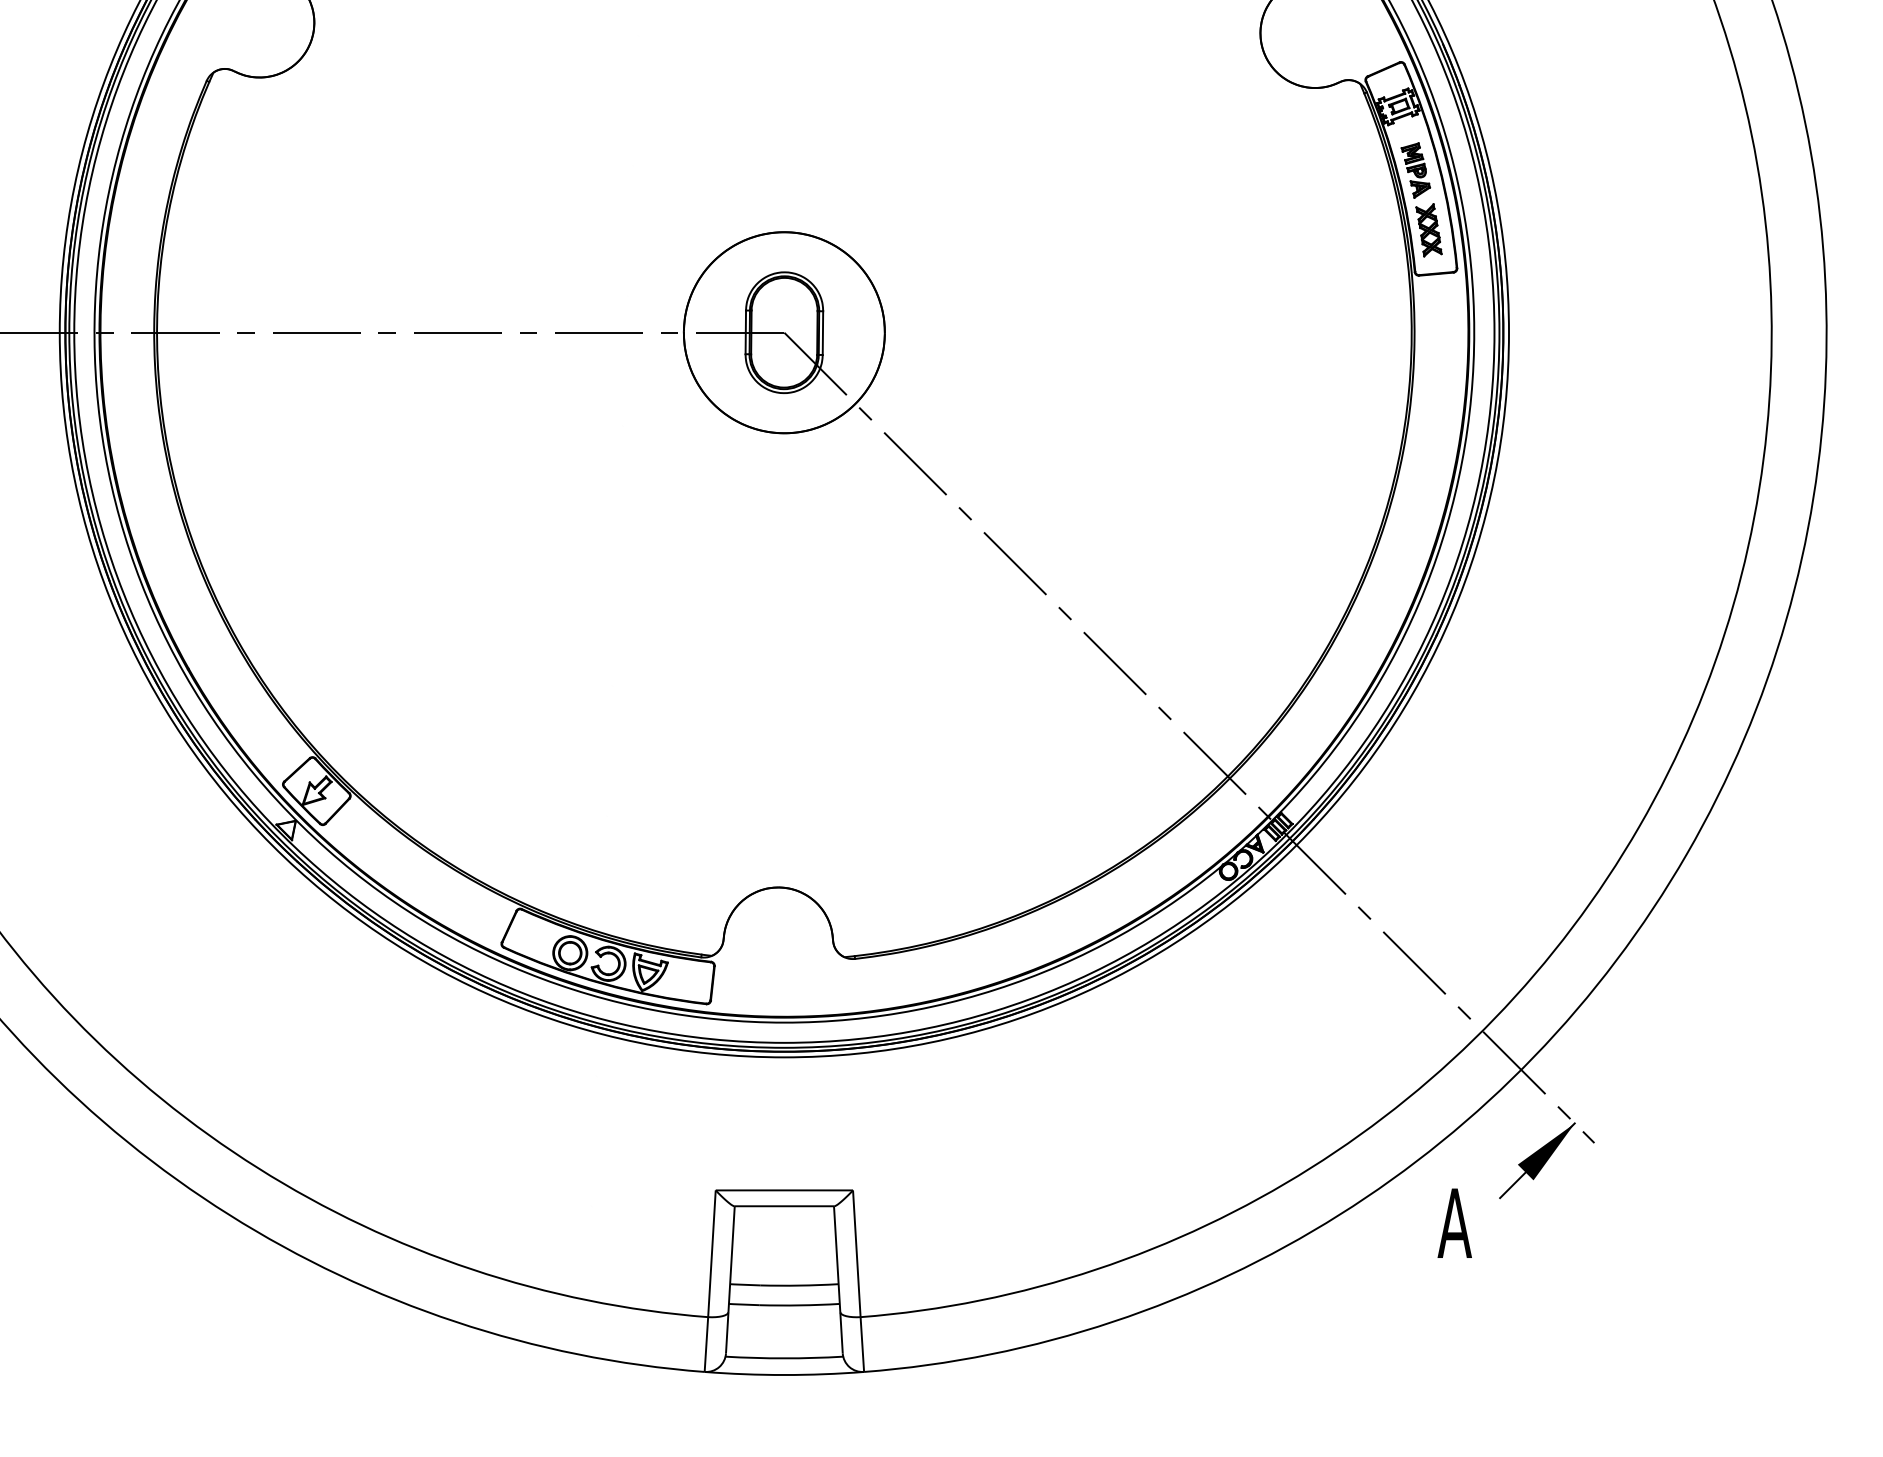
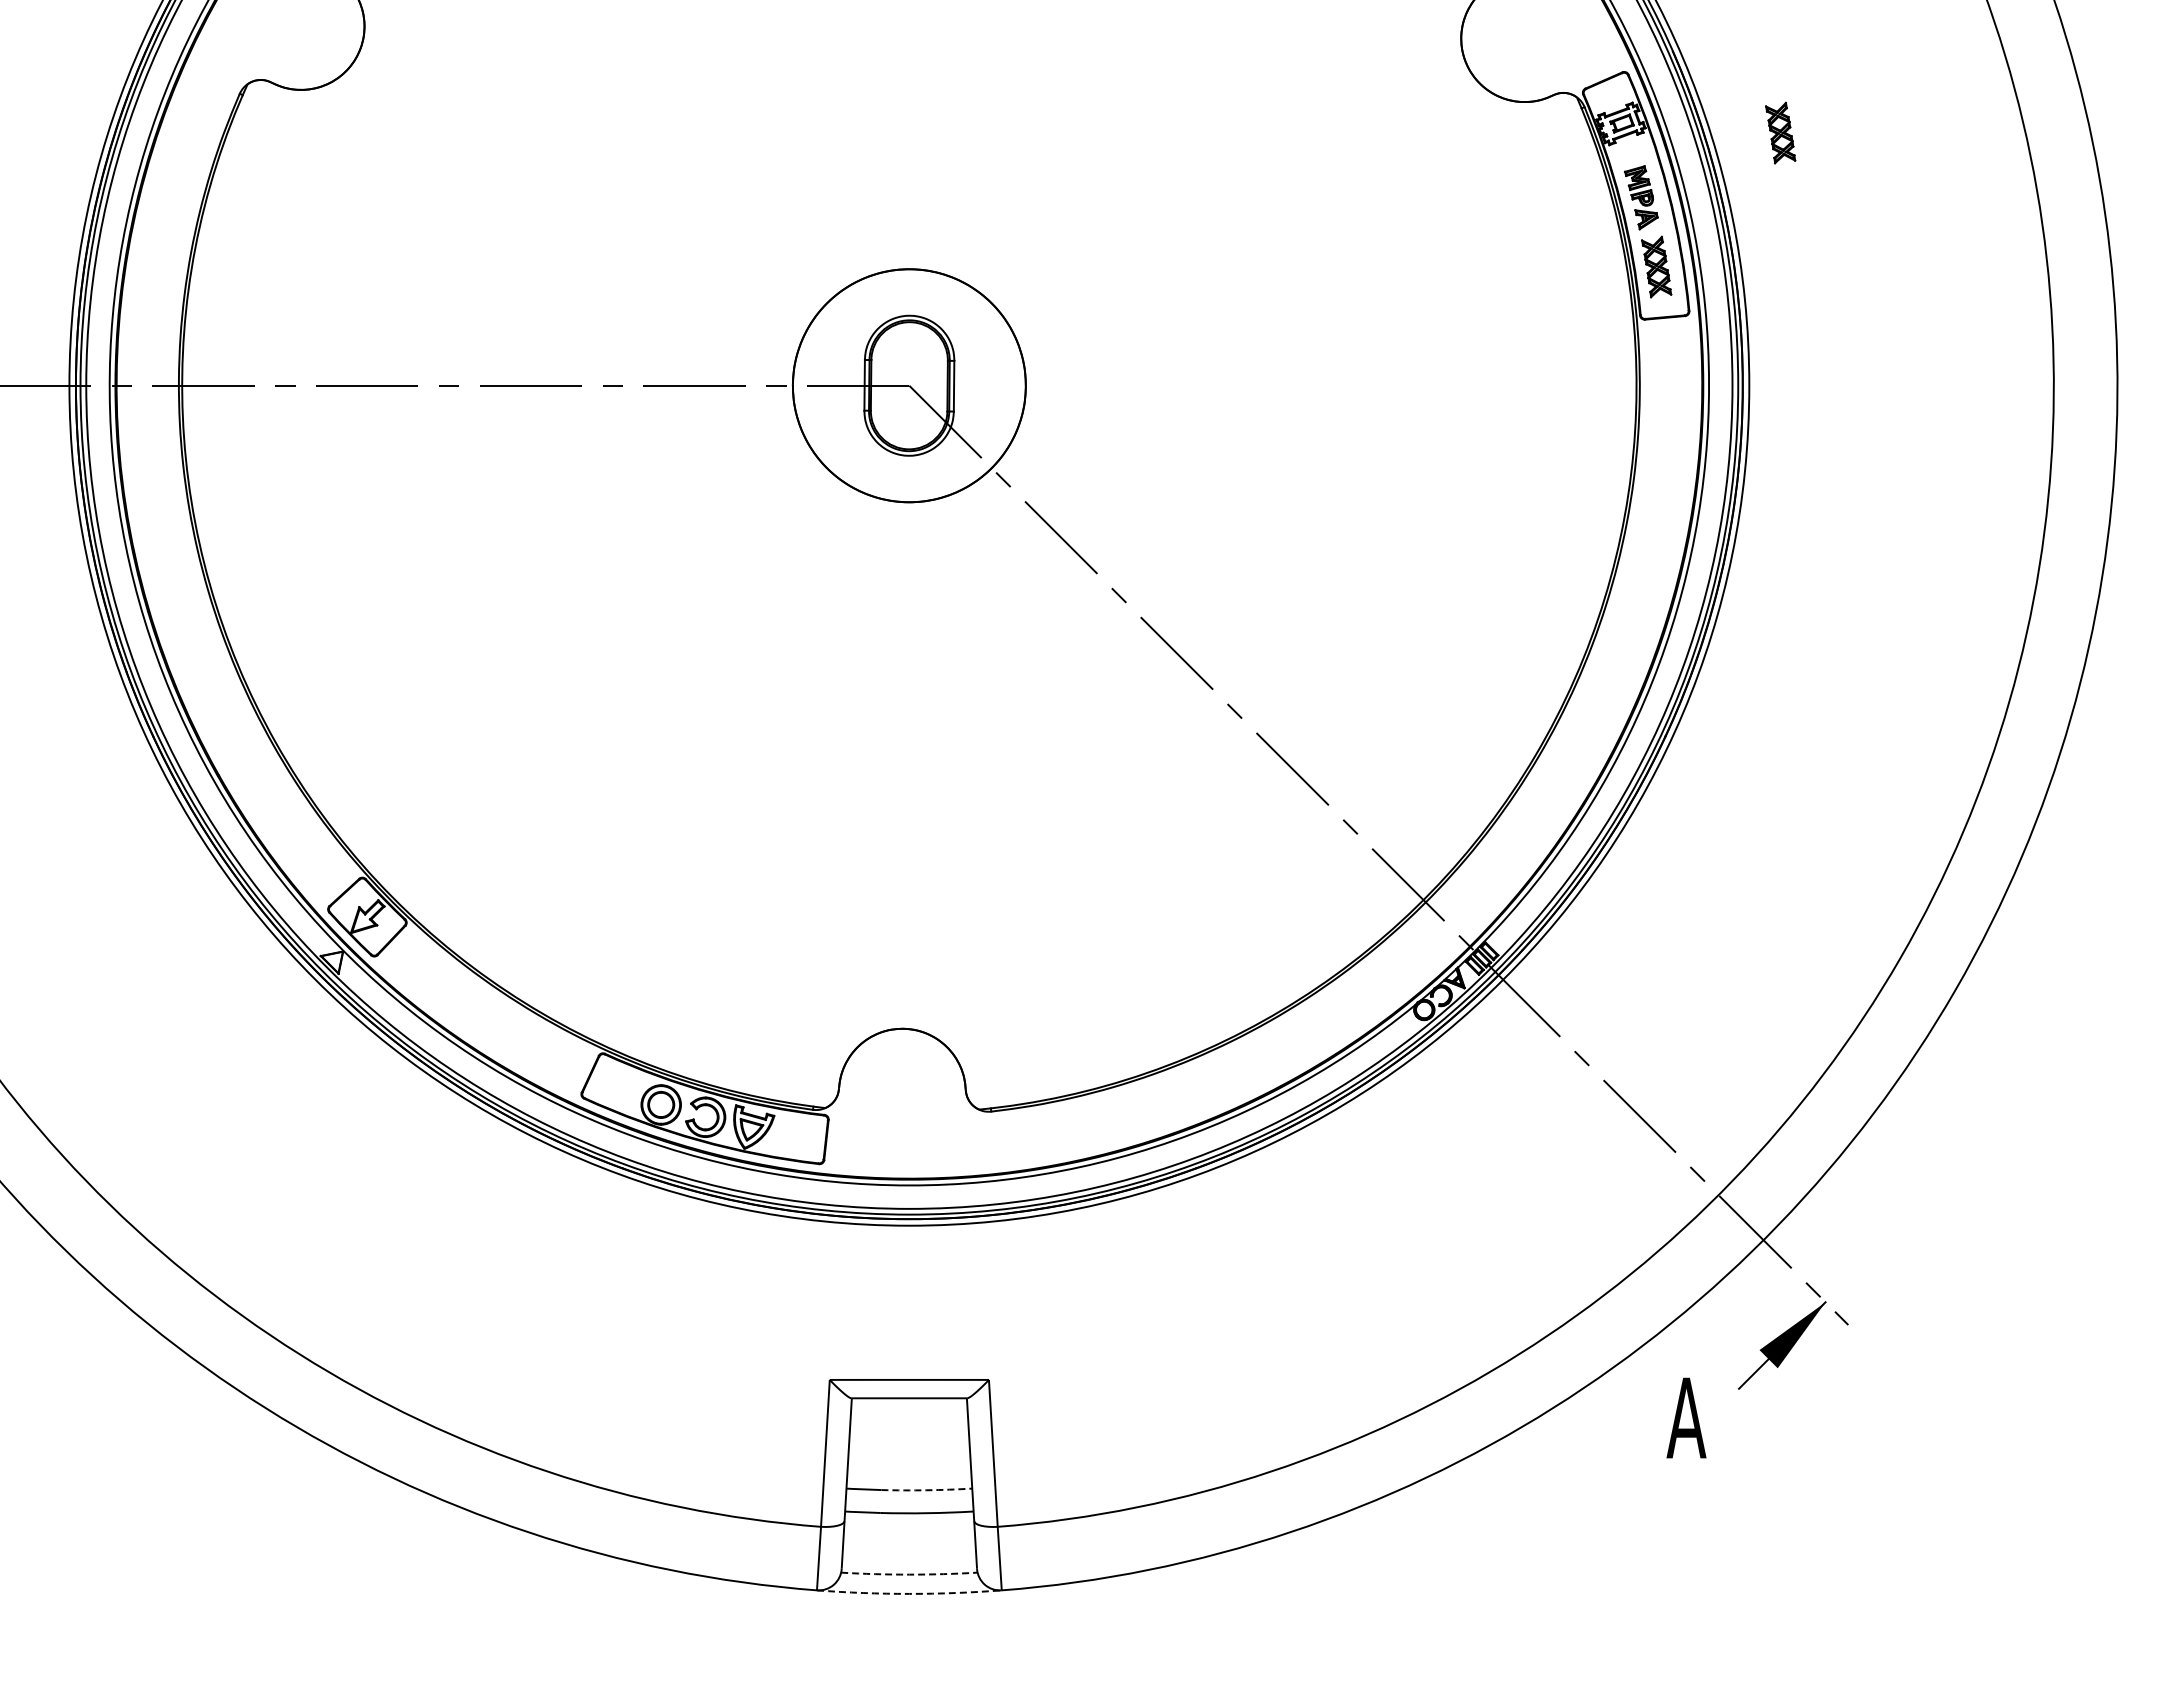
part: (1535, 114) -> (1780, 132), added
arc: (799, 1285) -> (926, 1490), solid -> dashed
arc: (784, 1358) -> (909, 1574), solid -> dashed
arc: (784, 1374) -> (909, 1593), solid -> dashed

